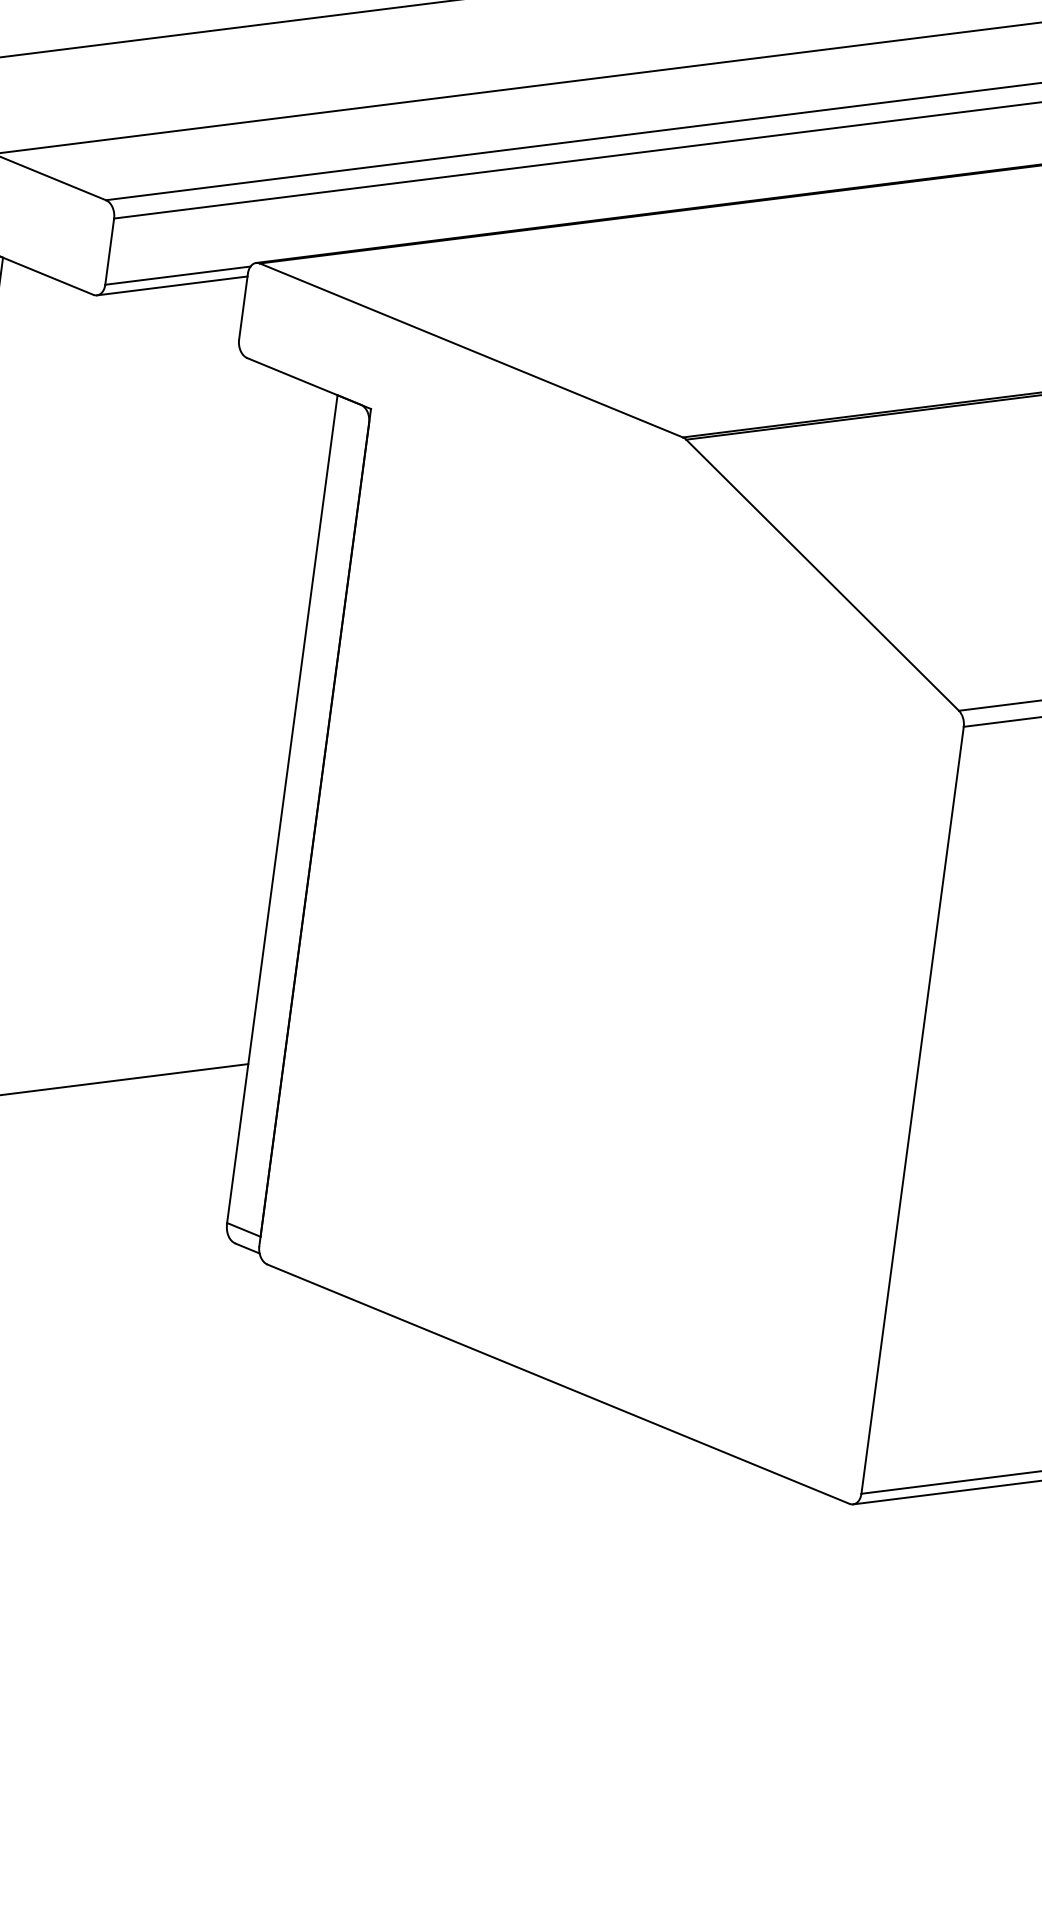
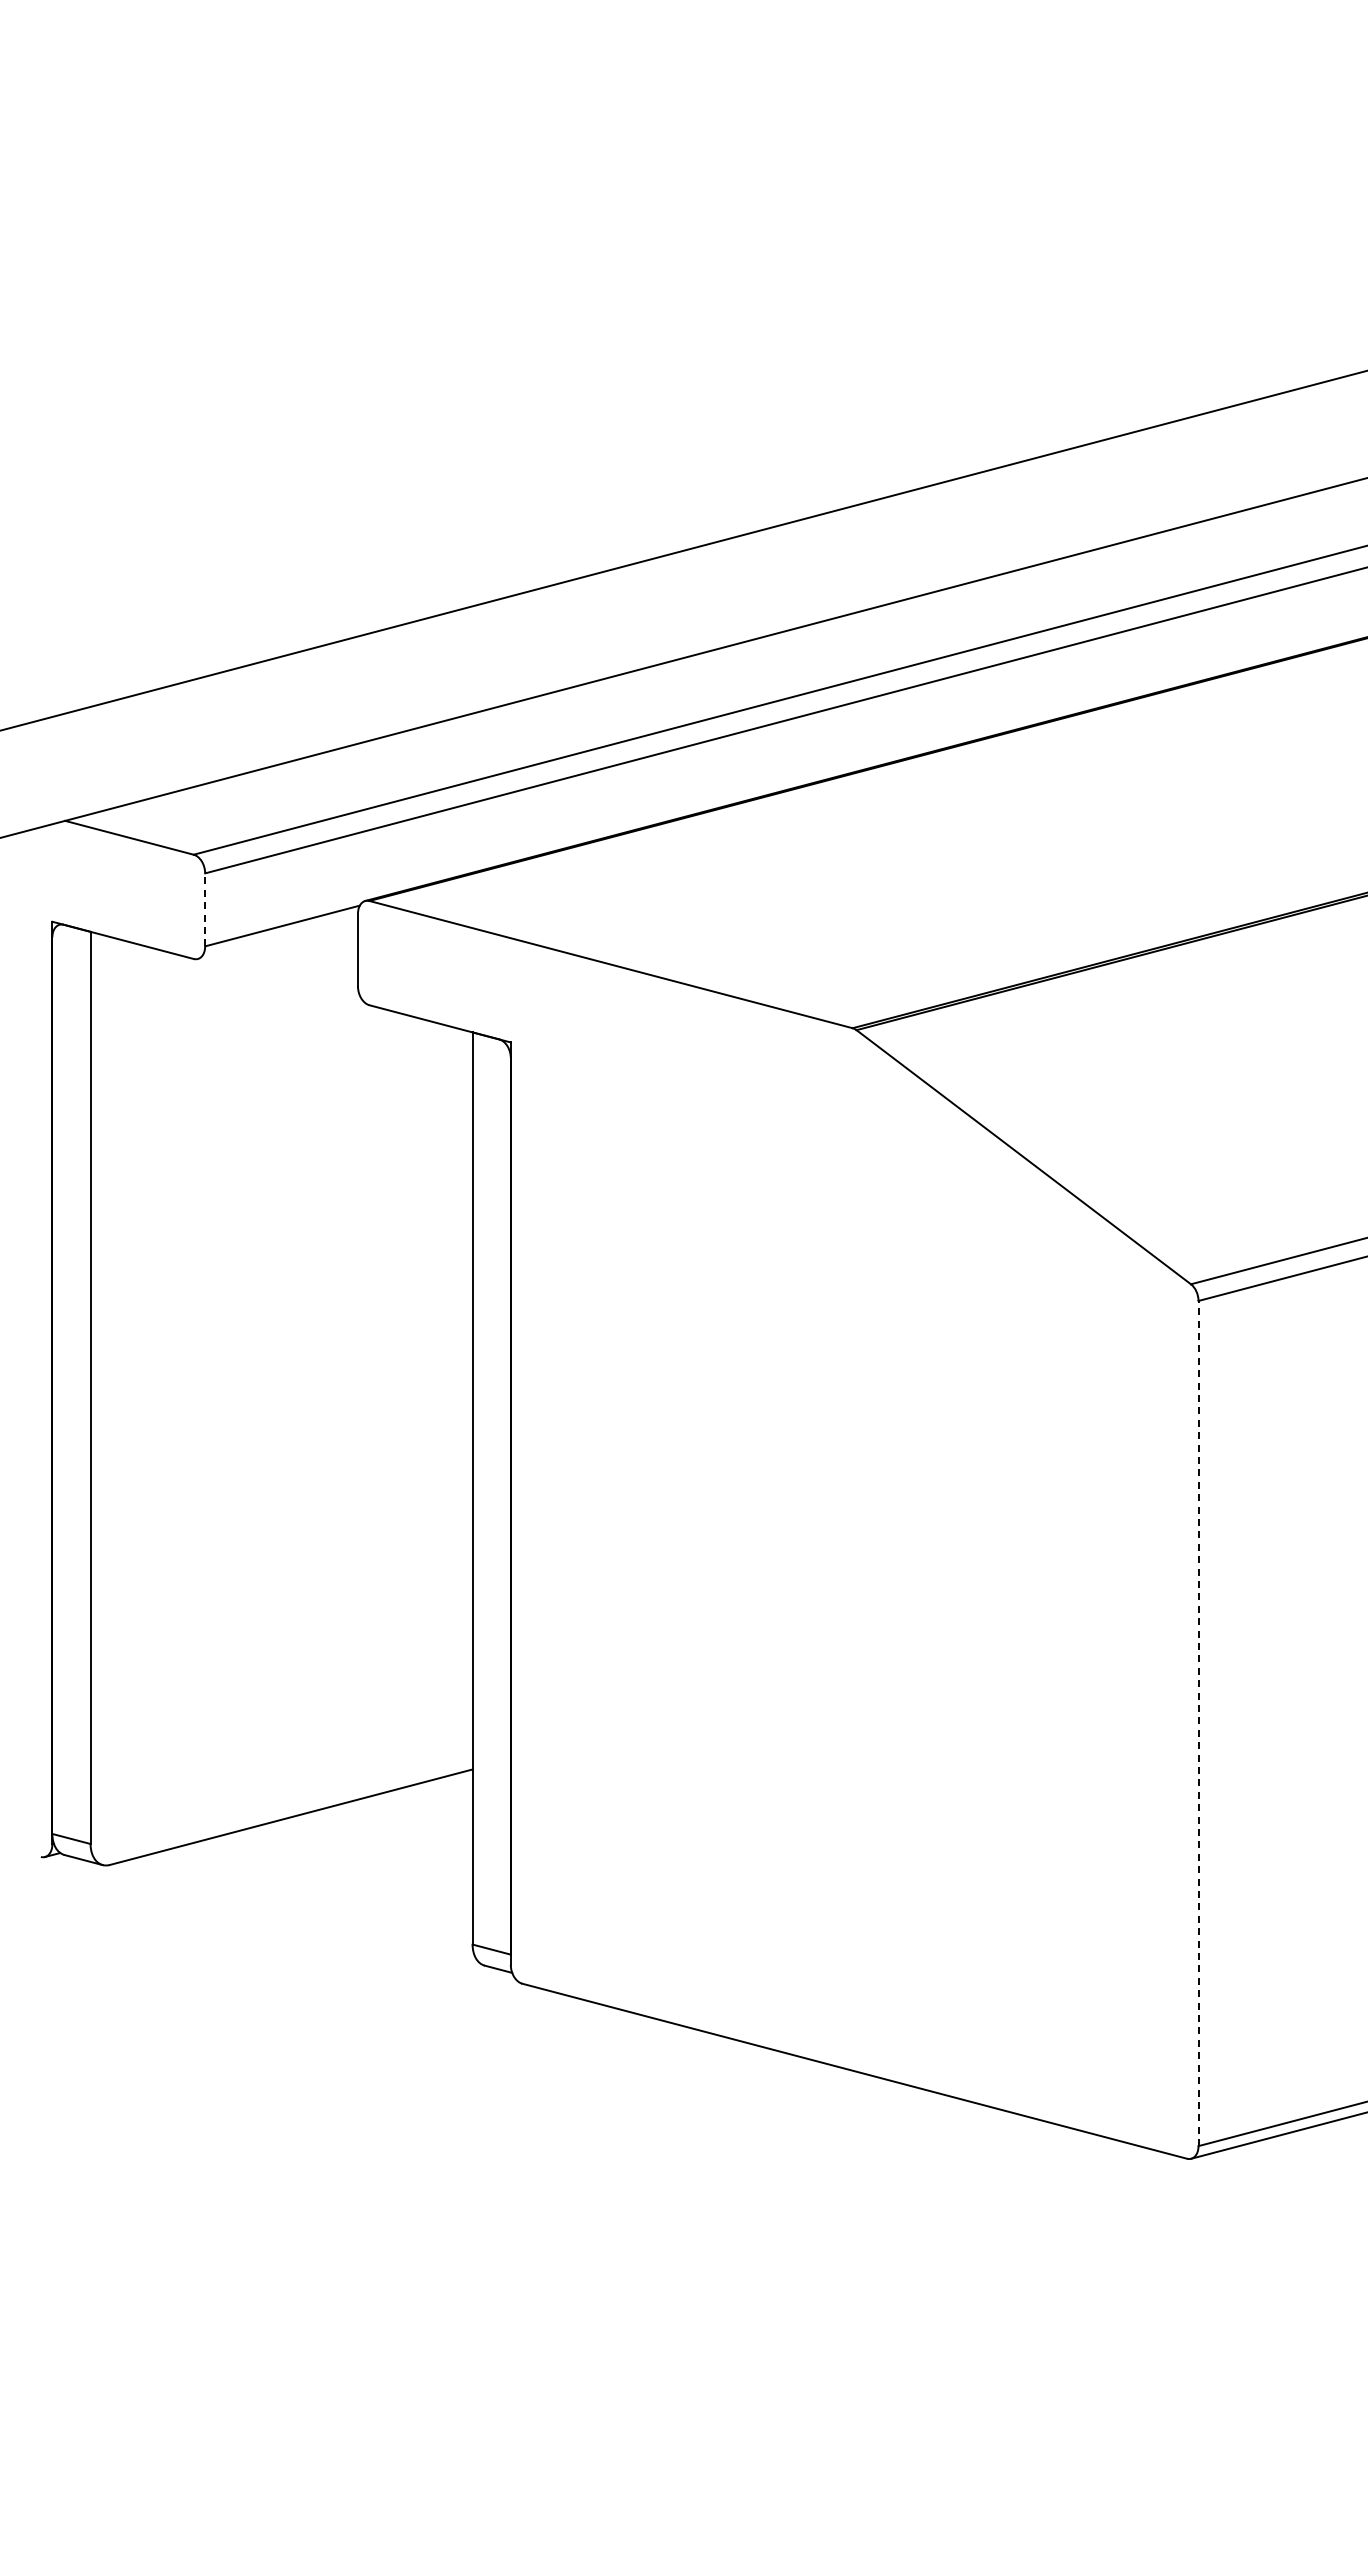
line: (110, 251) -> (205, 909), solid -> dashed
line: (172, 285) -> (277, 937), removed
line: (912, 1110) -> (1198, 1723), solid -> dashed

